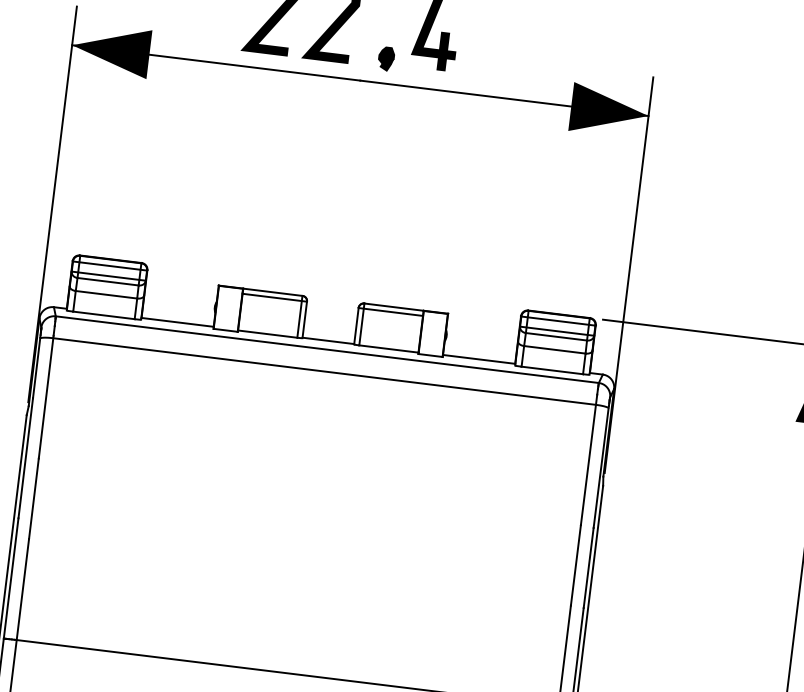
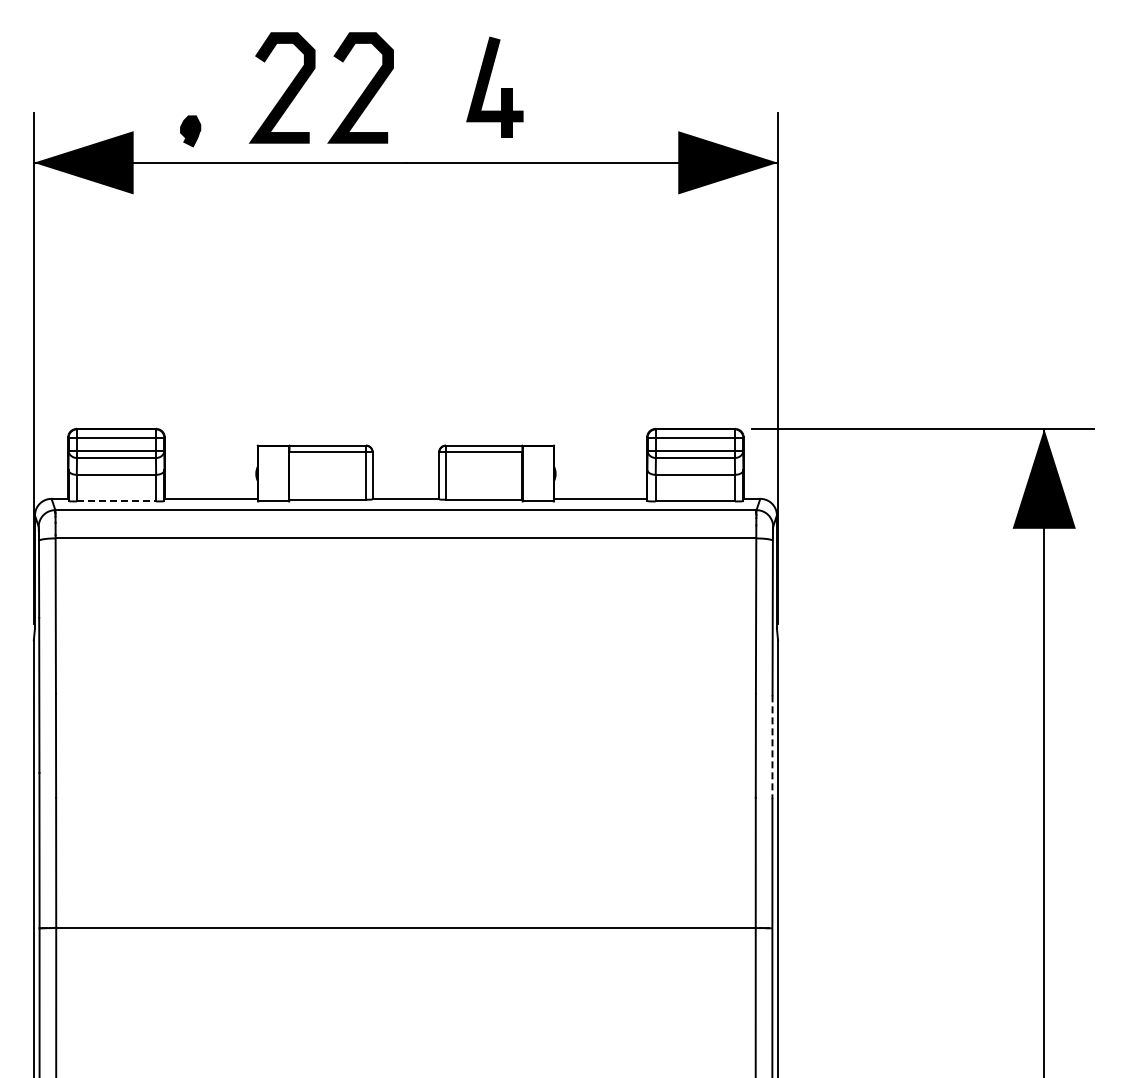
part: (386, 59) -> (190, 131), moved
line: (103, 315) -> (116, 501), solid -> dashed
line: (588, 568) -> (772, 747), solid -> dashed

